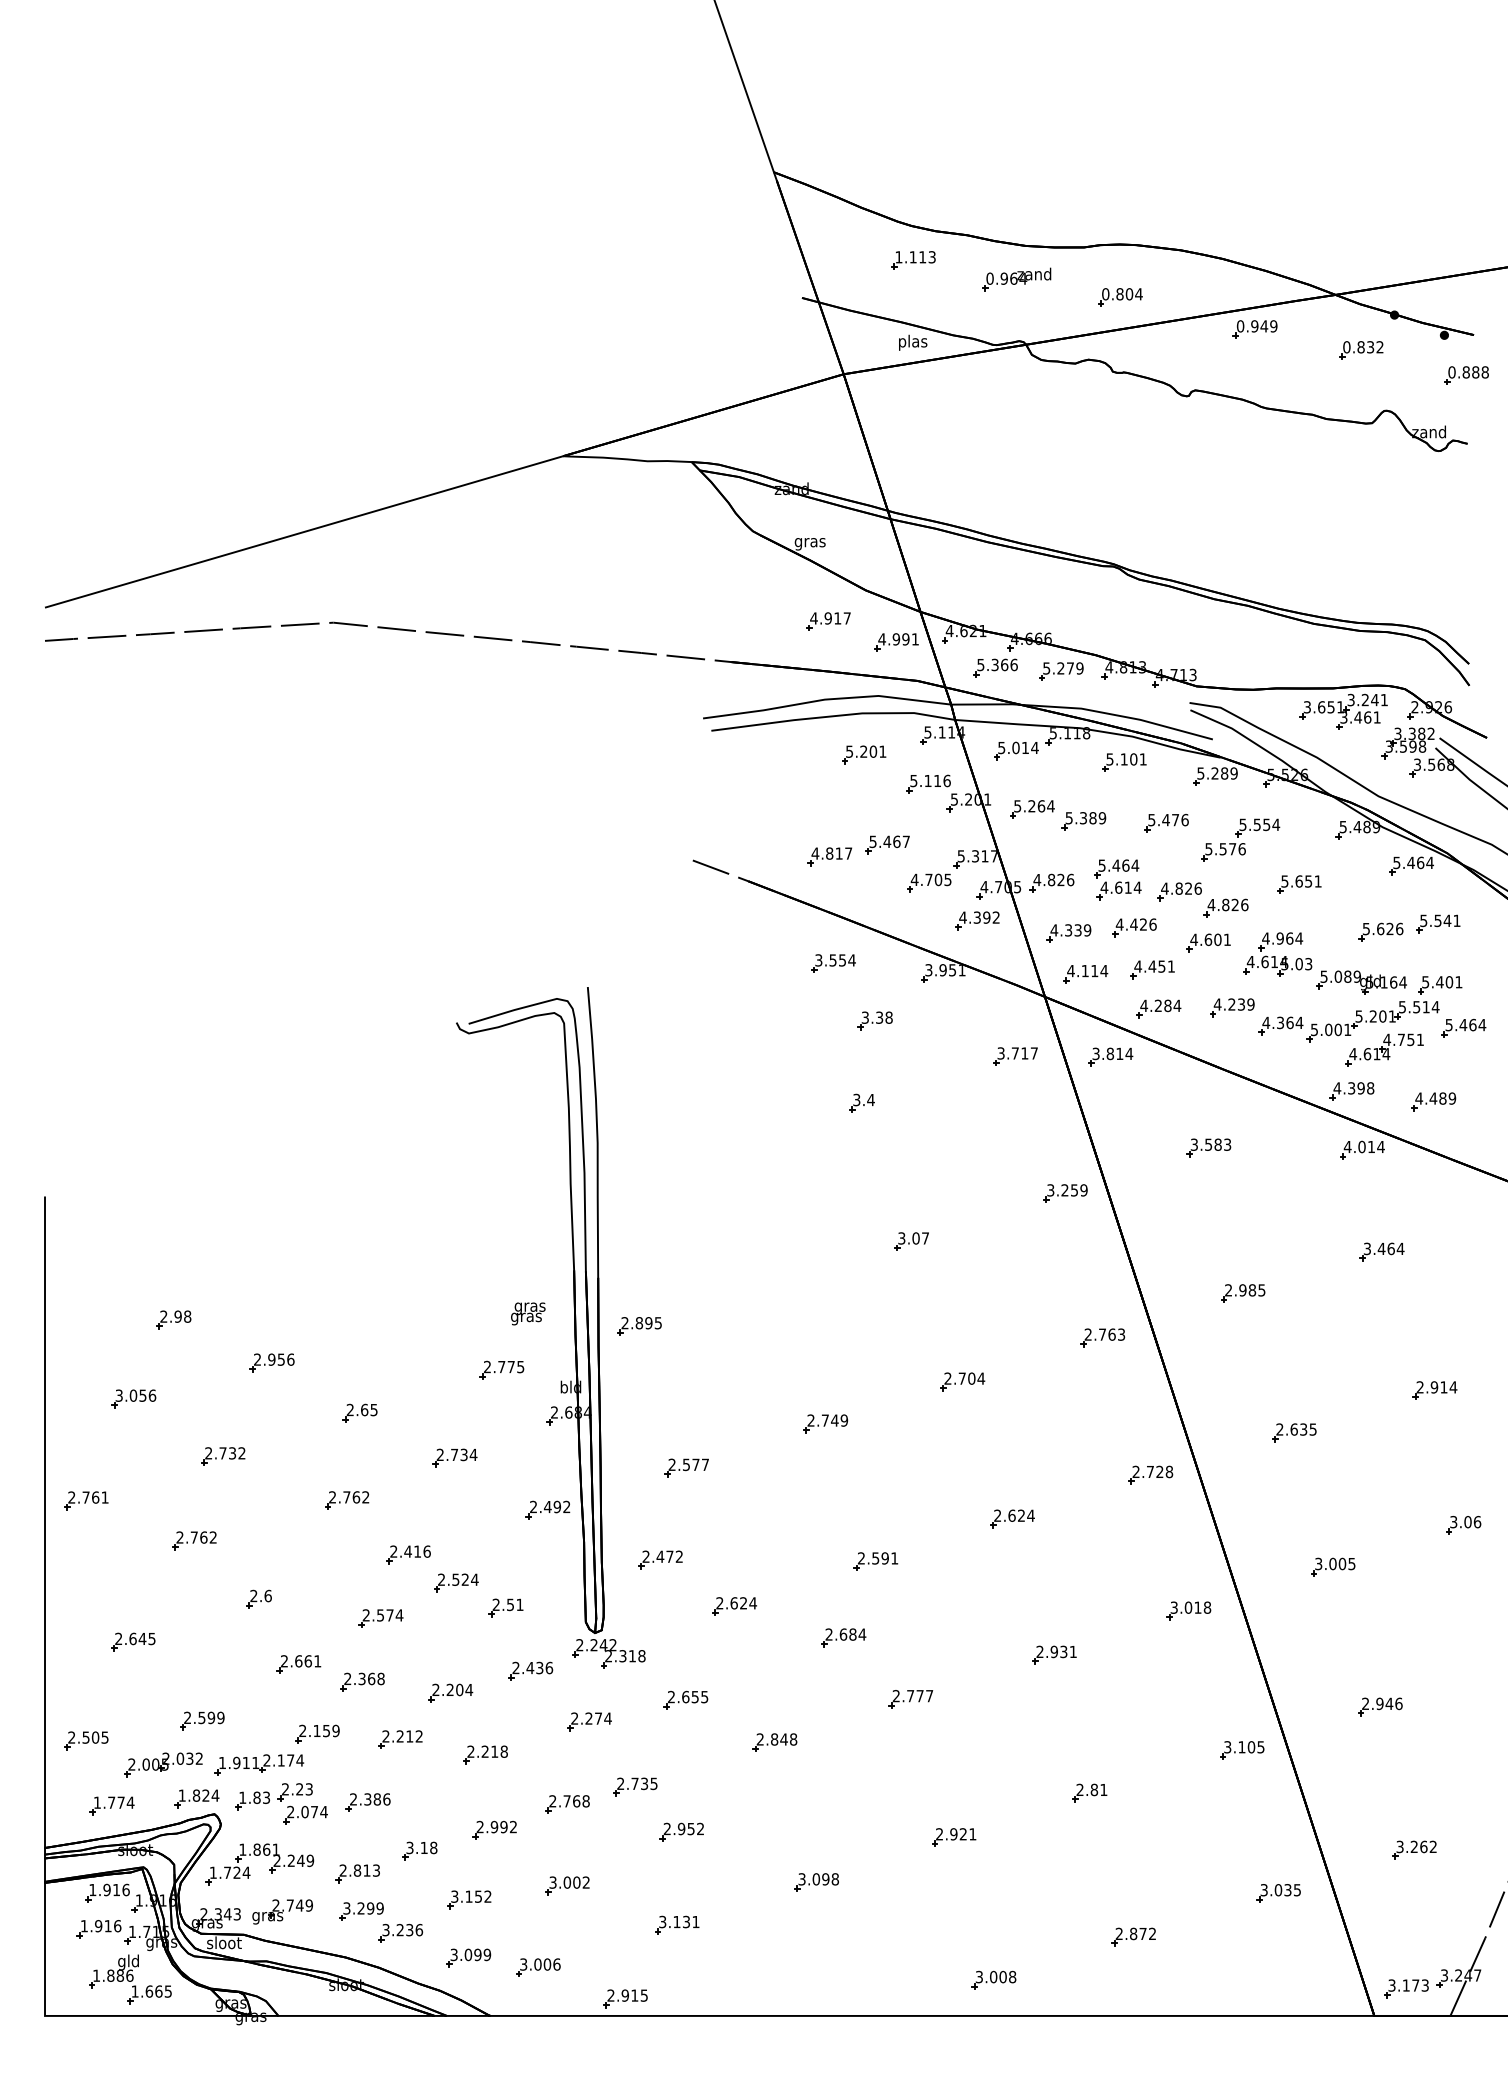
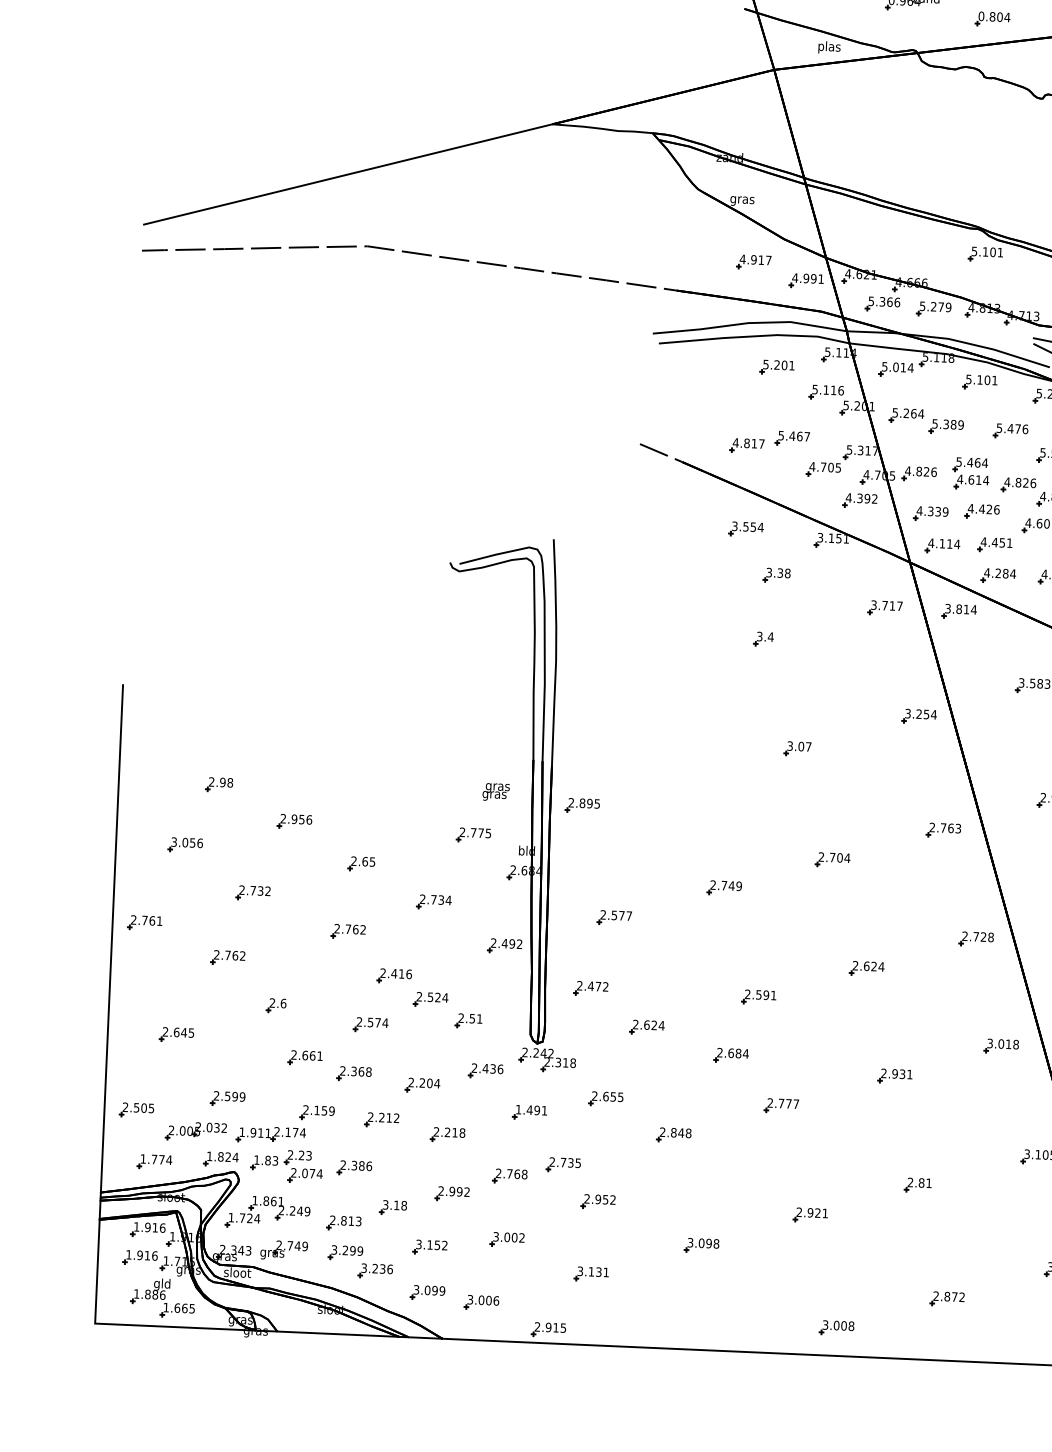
part: (1124, 598) -> (985, 254), added
text: (942, 970) -> (831, 538), 3.951 -> 3.151
text: (1083, 1190) -> (933, 714), 3.259 -> 3.254
text: (591, 1718) -> (531, 1110), 2.274 -> 1.491

